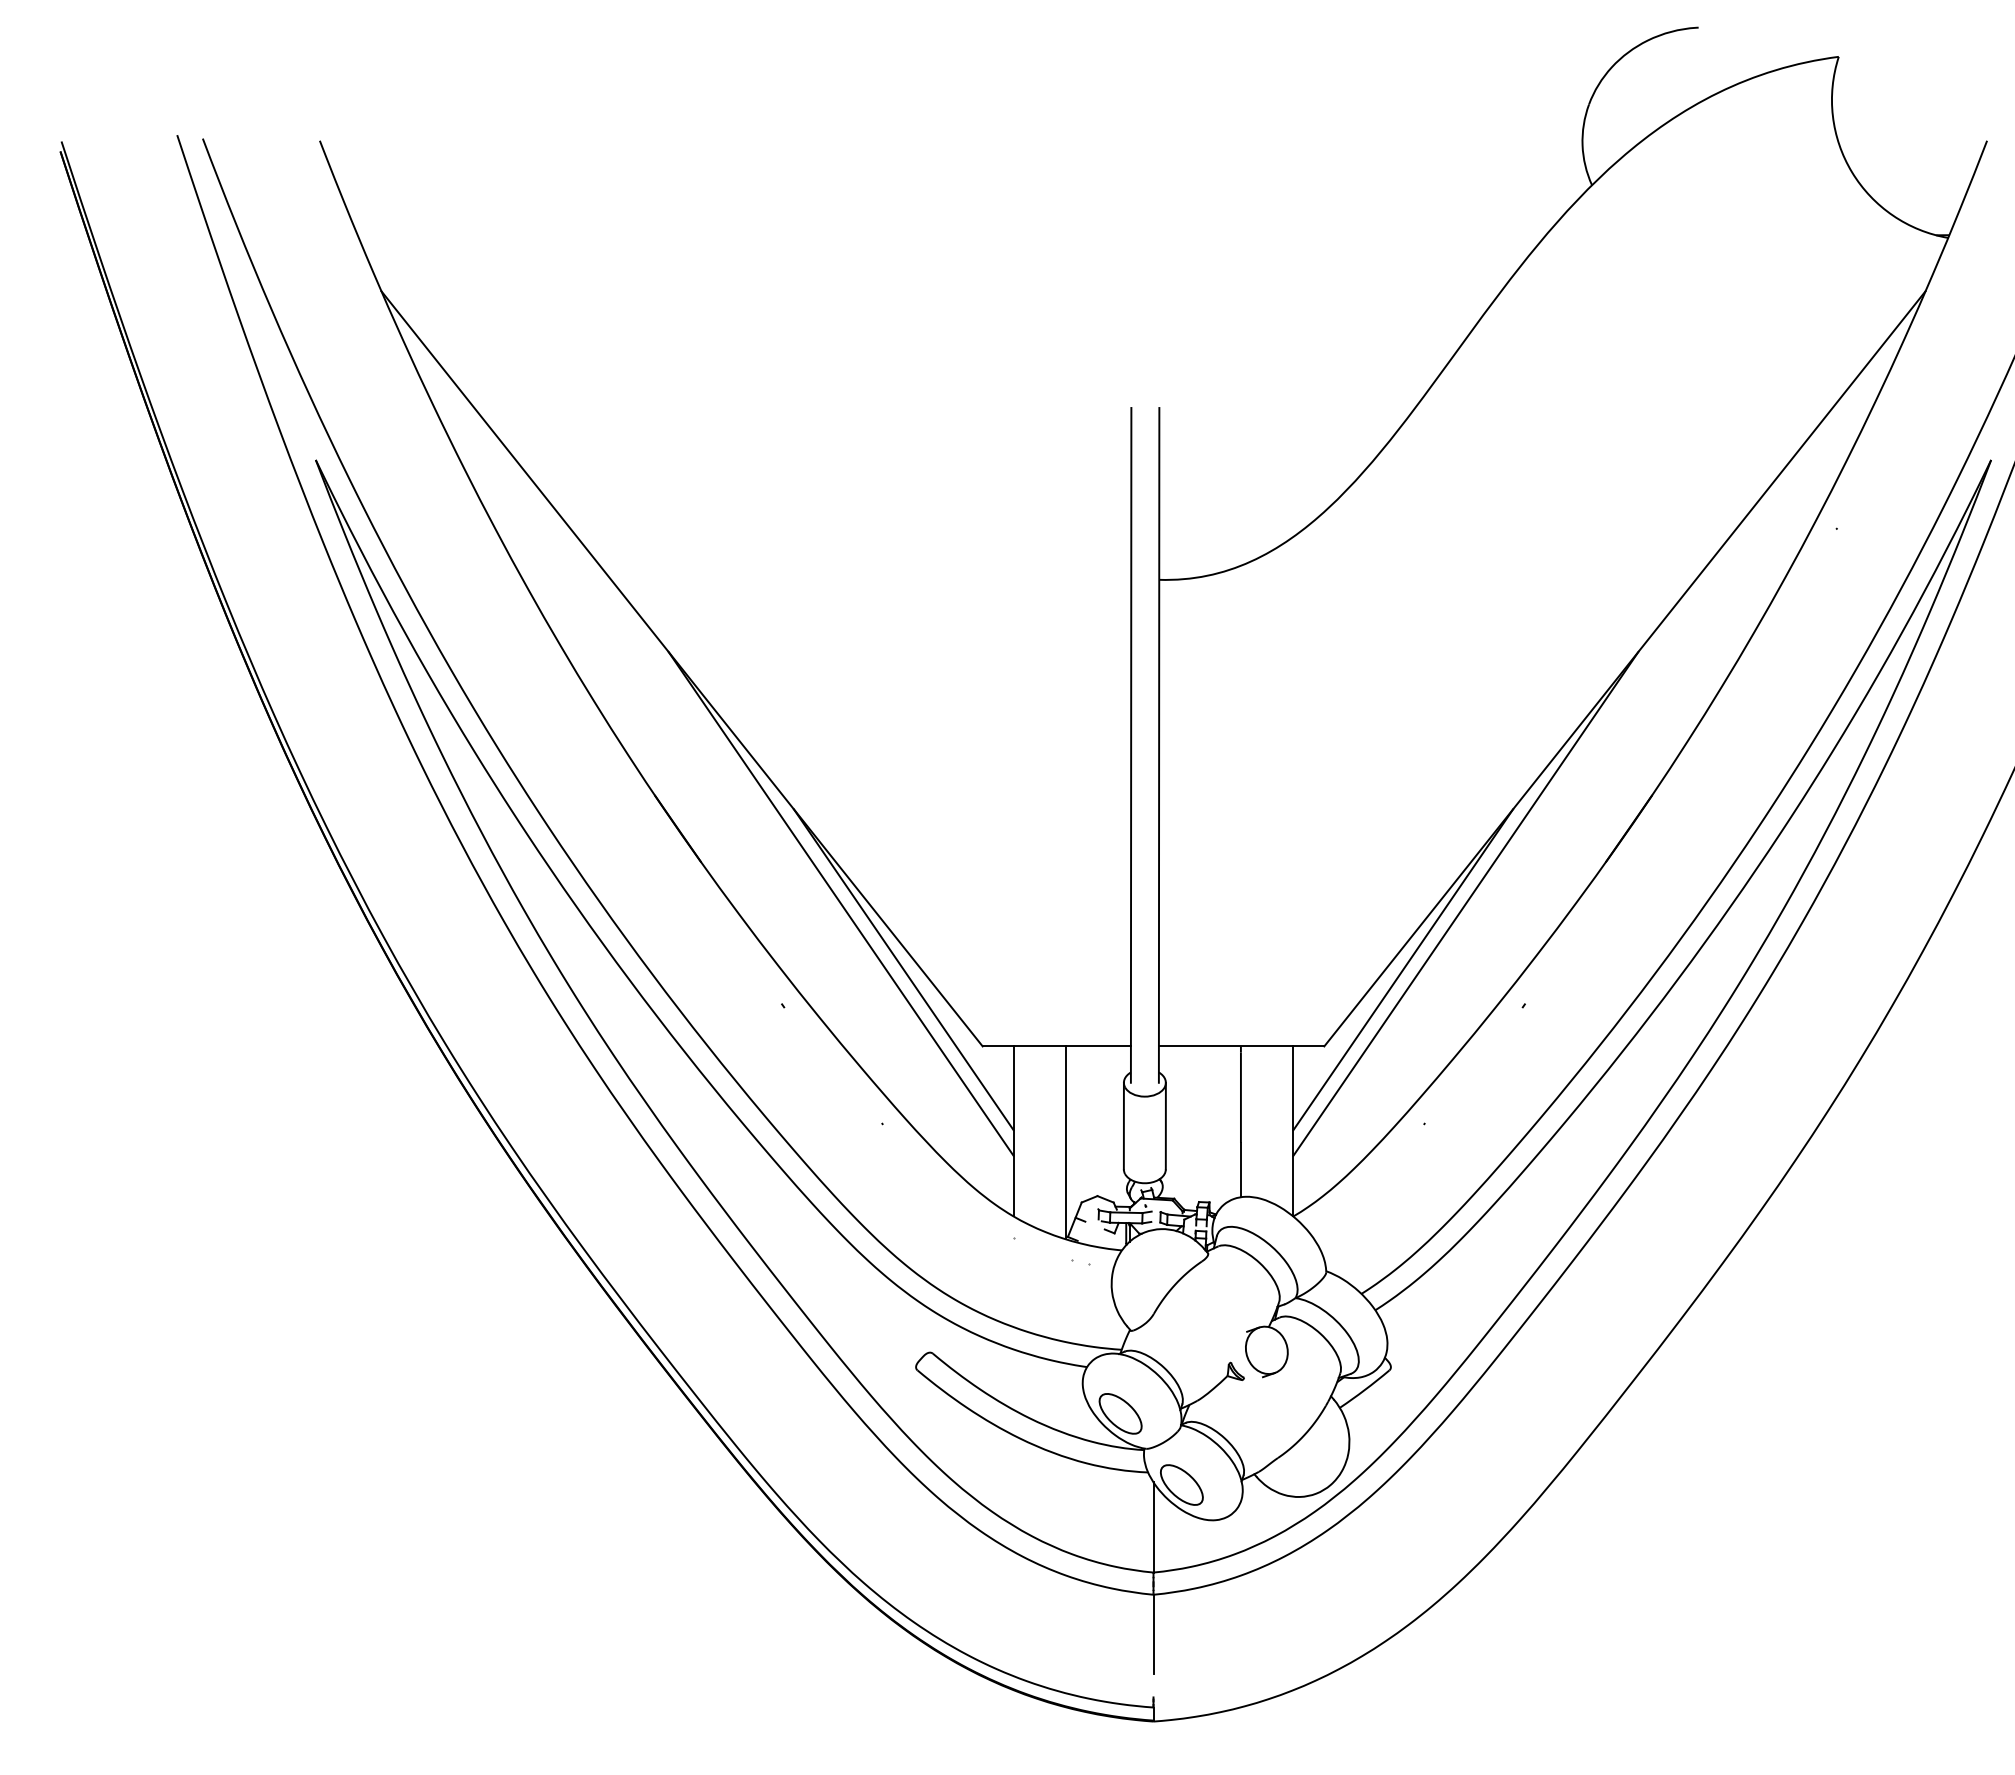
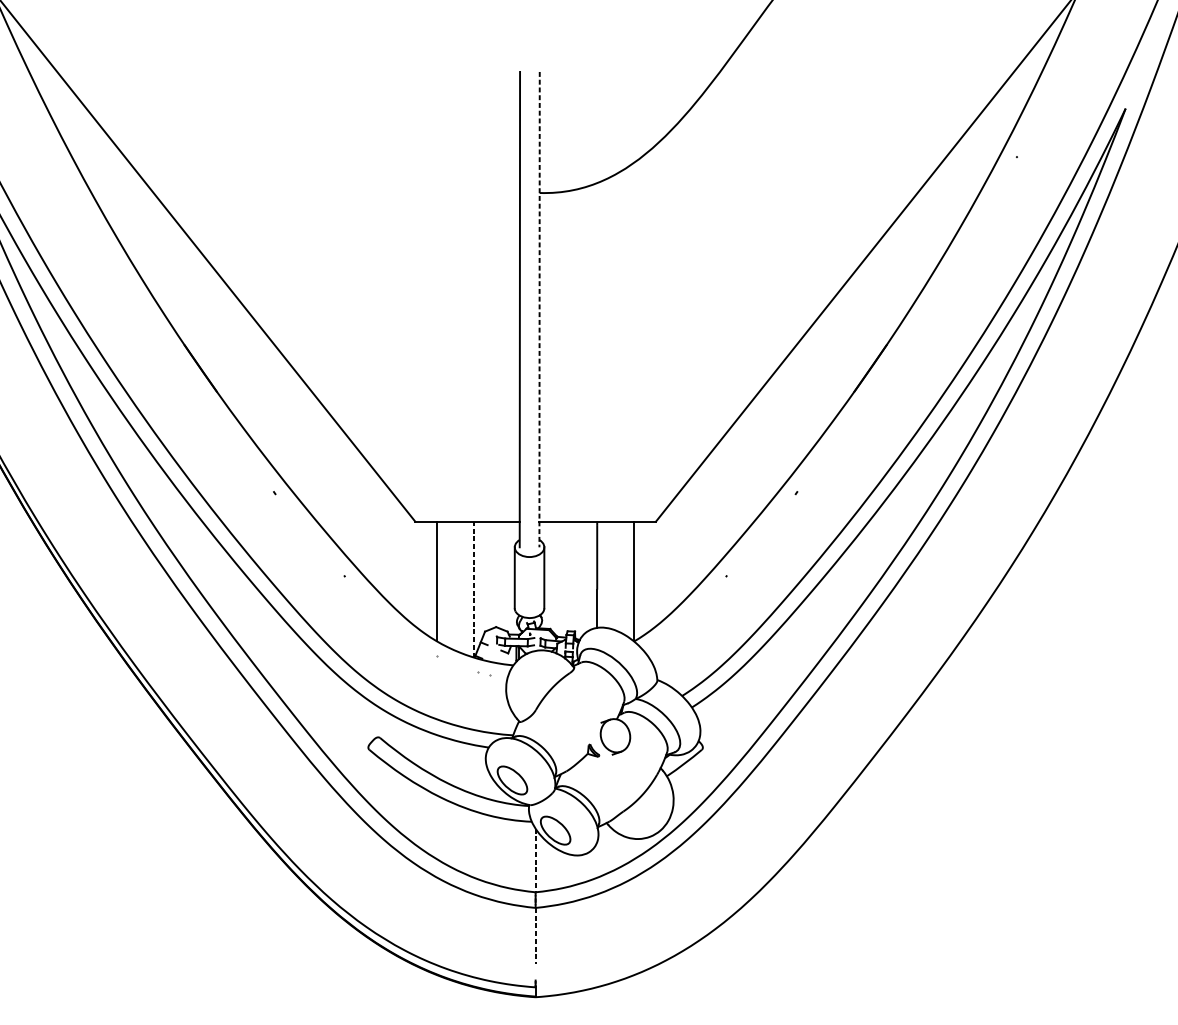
line: (1159, 745) -> (539, 309), solid -> dashed
line: (840, 903) -> (315, 421), removed
line: (1465, 903) -> (755, 421), removed
line: (903, 969) -> (359, 467), removed
line: (1403, 969) -> (711, 467), removed
line: (1066, 1142) -> (474, 589), solid -> dashed
line: (1153, 1527) -> (535, 860), solid -> dashed
line: (1153, 1634) -> (535, 935), solid -> dashed

